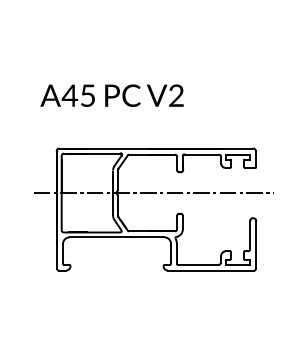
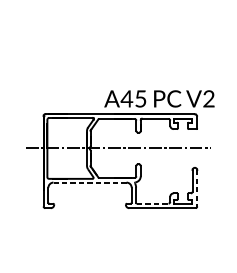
text: (111, 95) -> (158, 98), moved
line: (116, 237) -> (89, 182), solid -> dashed
line: (256, 244) -> (197, 188), solid -> dashed
line: (198, 264) -> (152, 203), solid -> dashed

